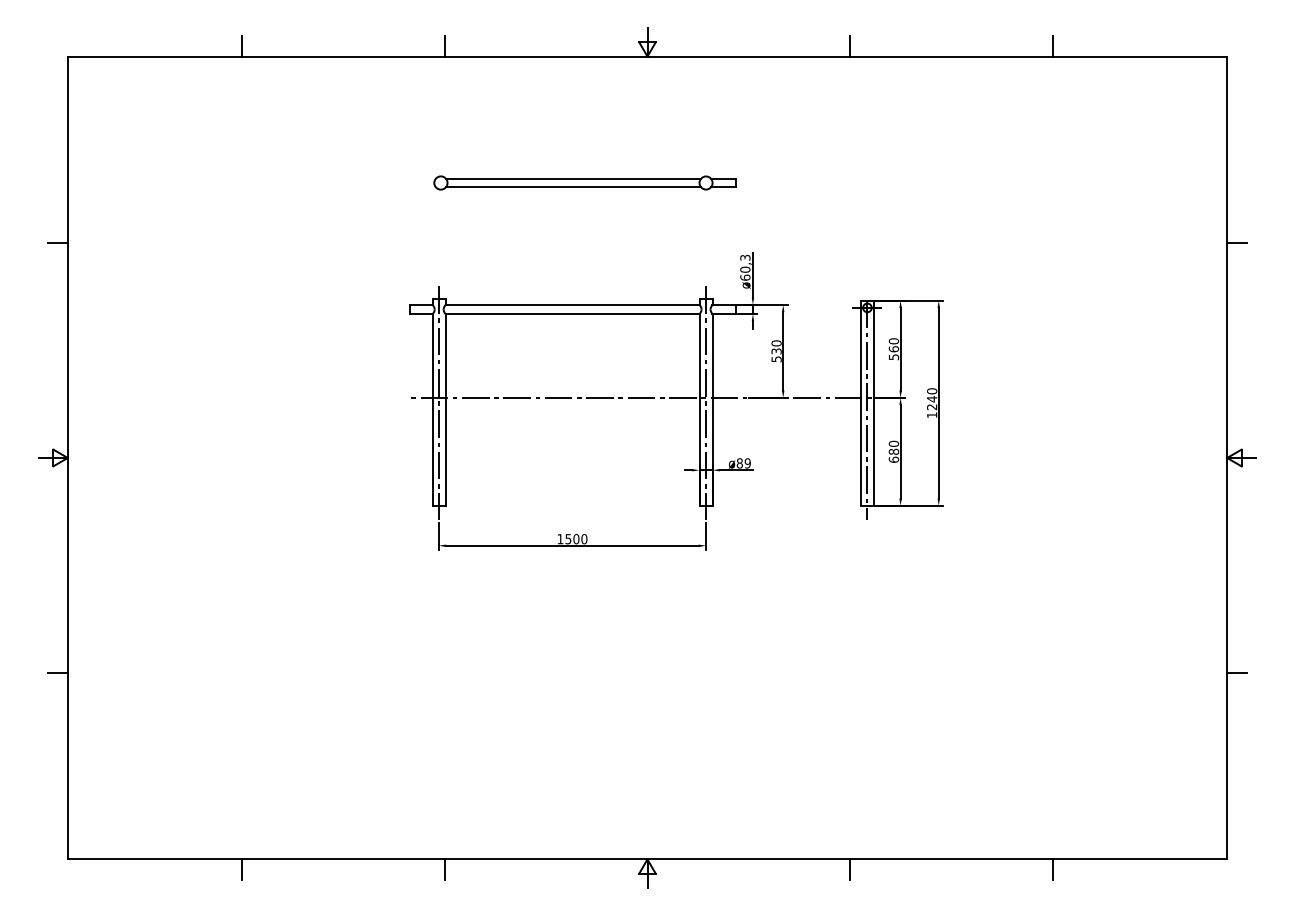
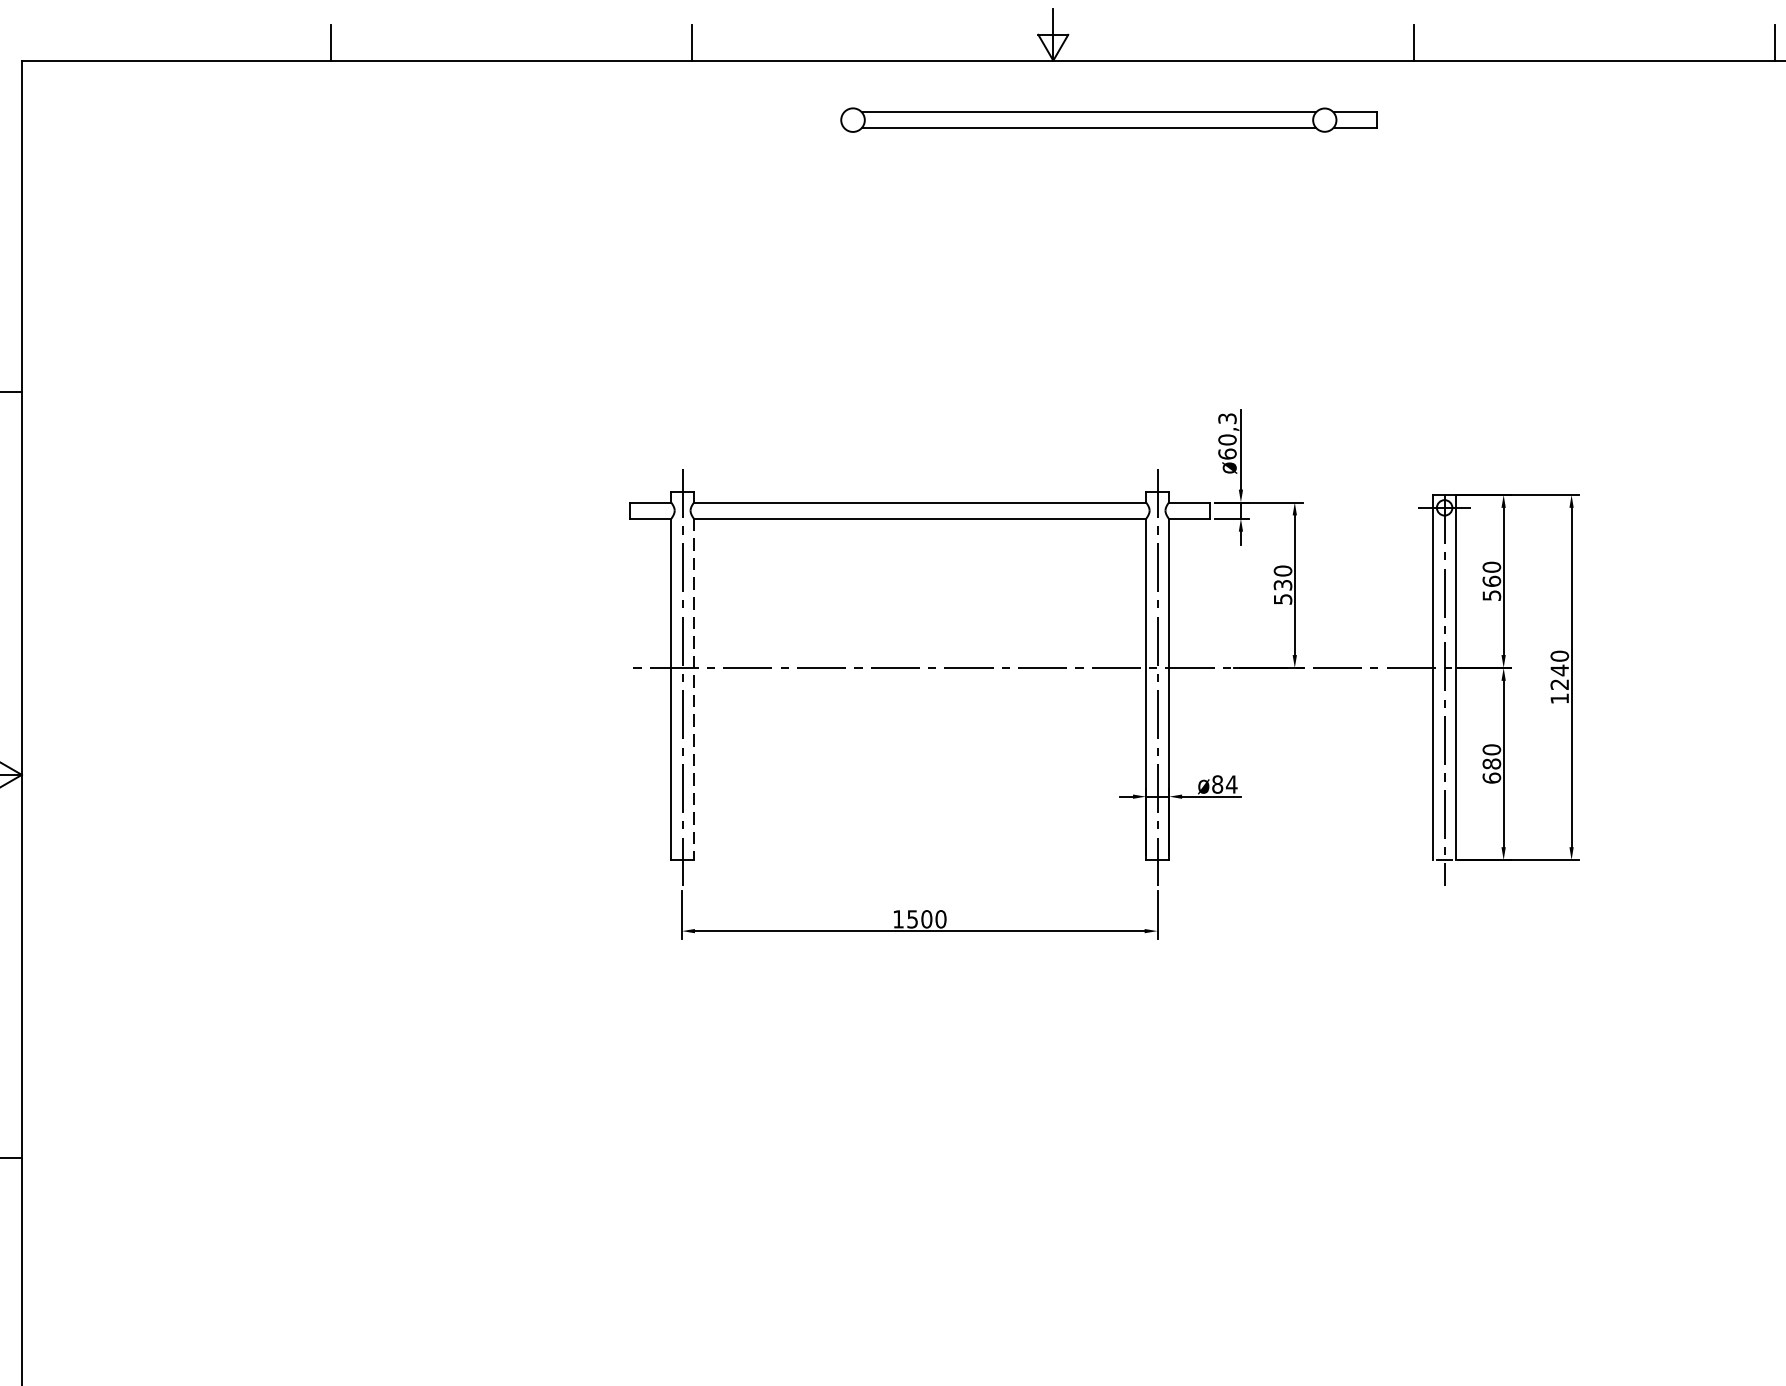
part: (584, 182) -> (1108, 119), moved
line: (445, 409) -> (693, 688), solid -> dashed
text: (747, 463) -> (1231, 784), ø89 -> ø84

